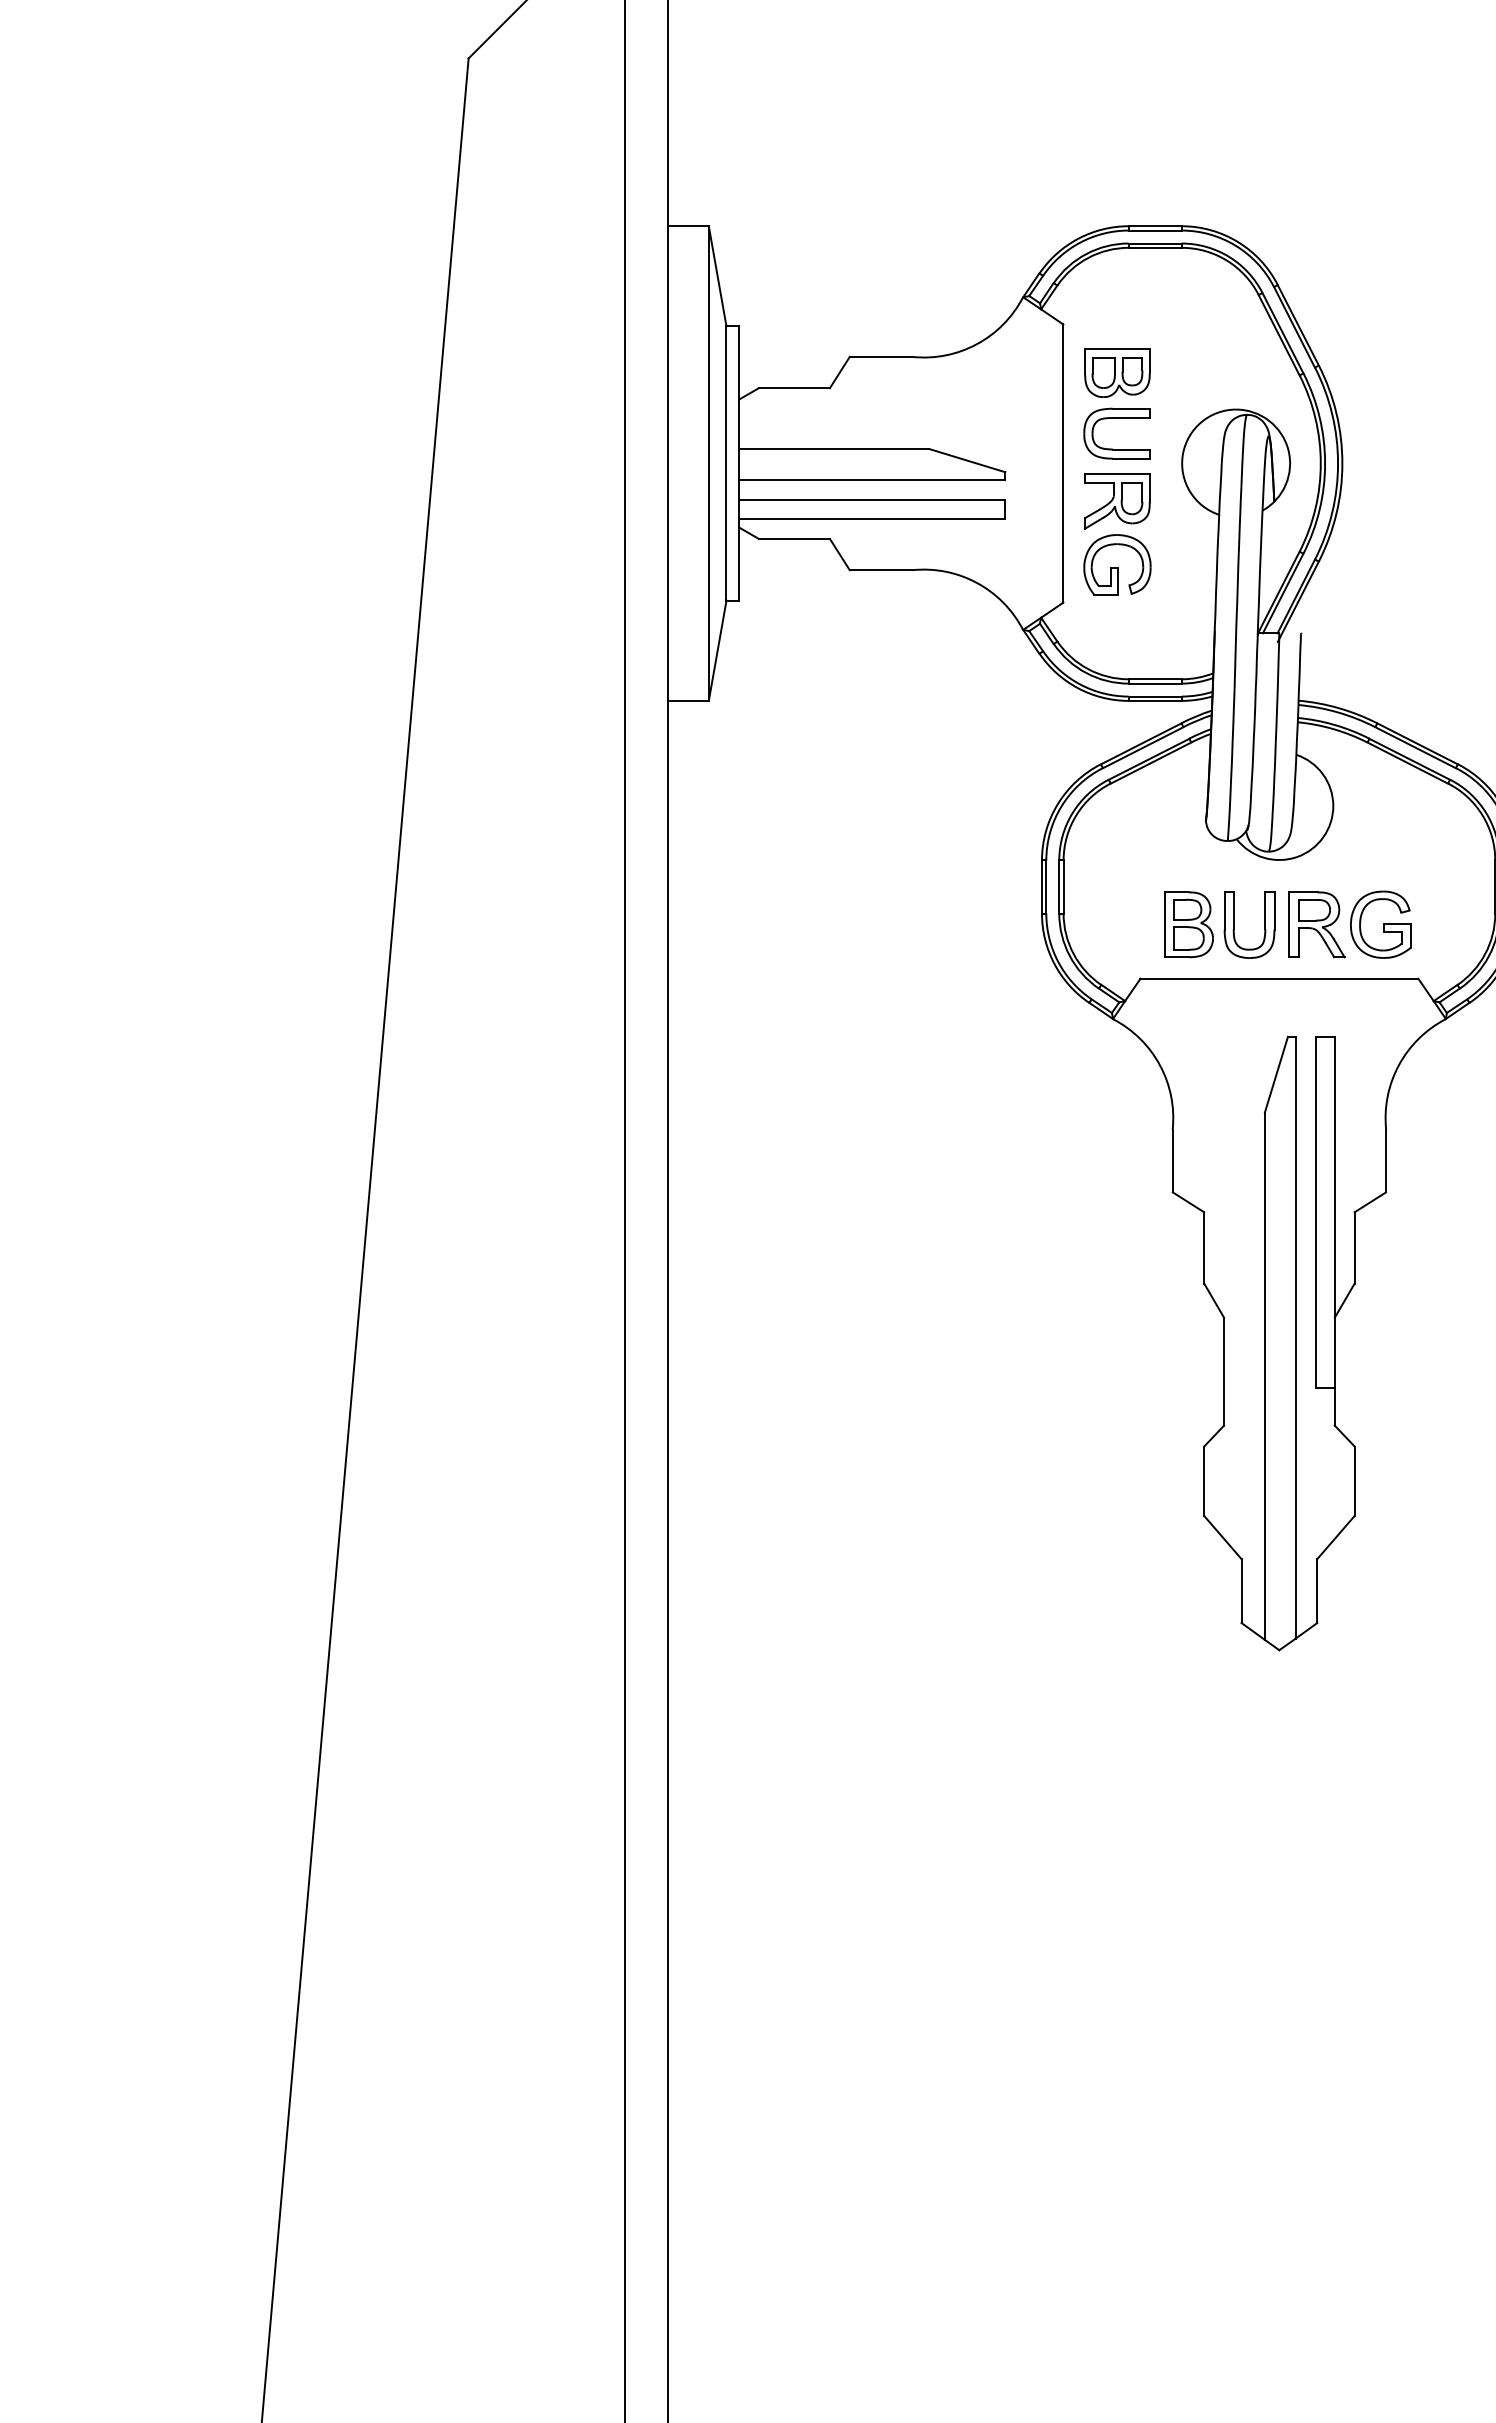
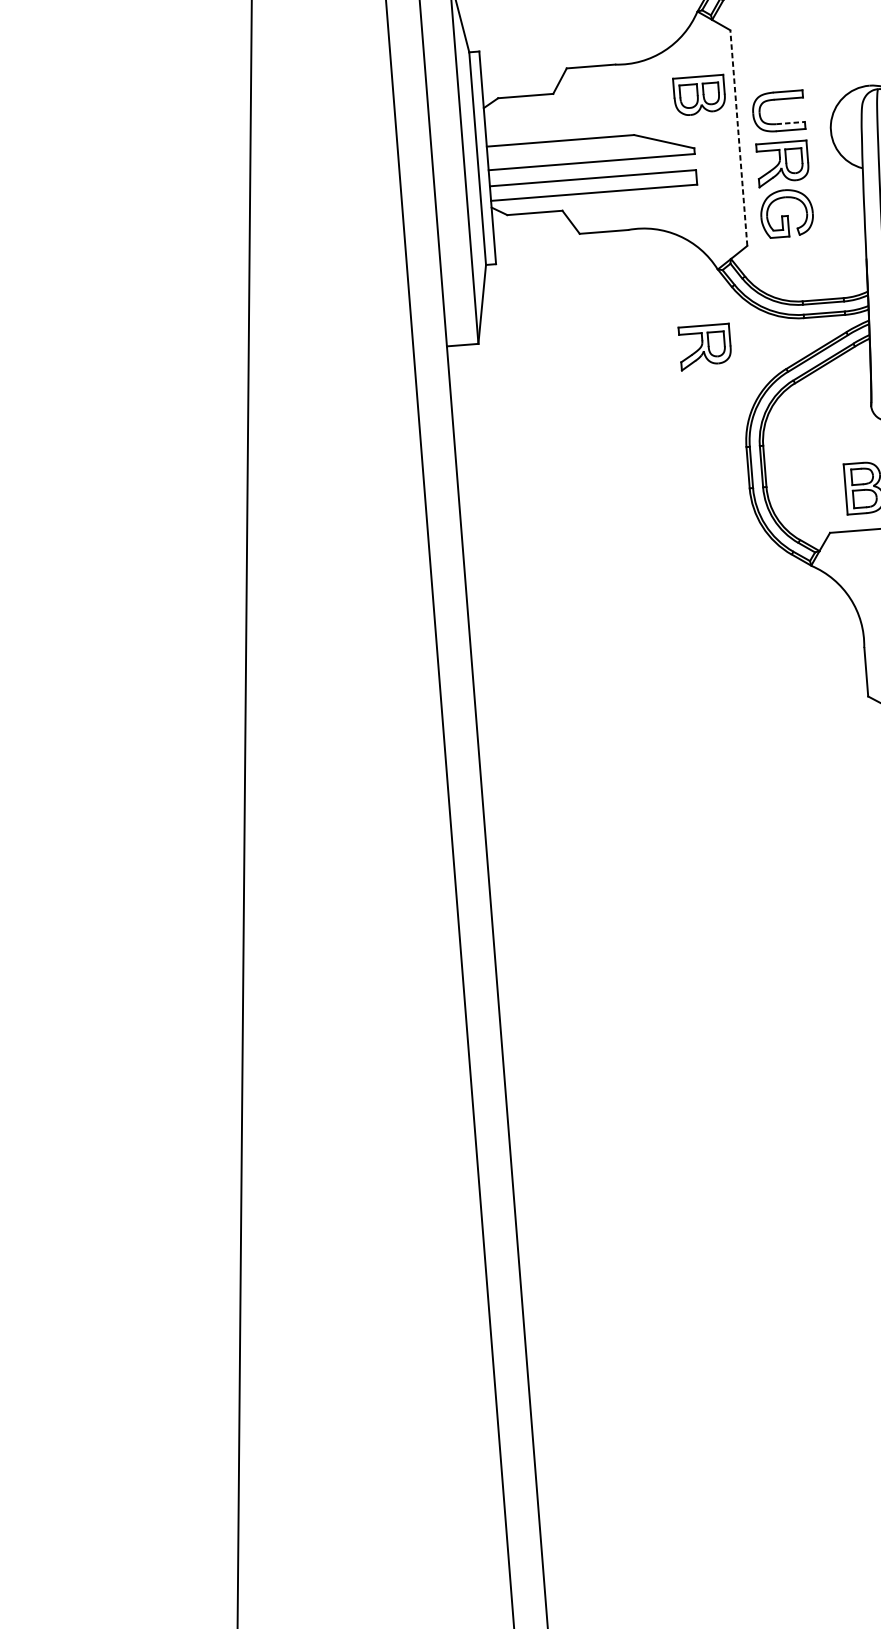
part: (1117, 372) -> (699, 95), moved
line: (1131, 449) -> (790, 123), solid -> dashed
line: (1063, 463) -> (738, 138), solid -> dashed
part: (998, 728) -> (704, 347), added

